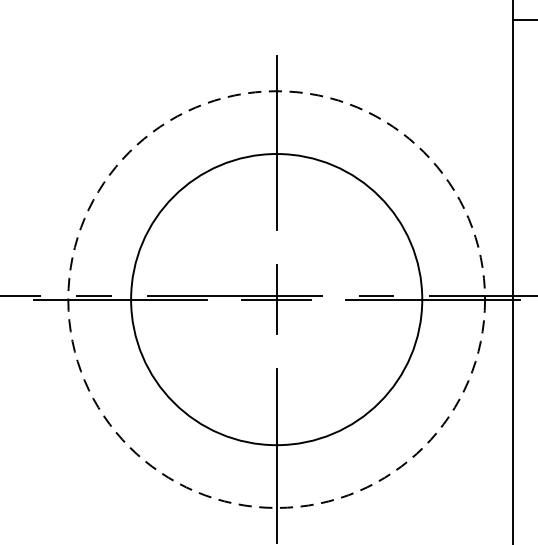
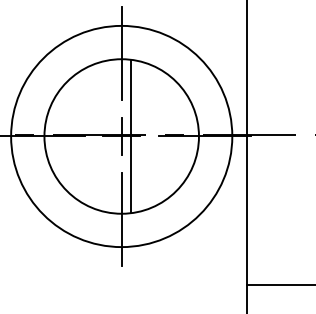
circle: (276, 299) -> (121, 136), dashed -> solid
line: (295, 299) -> (131, 136), added

